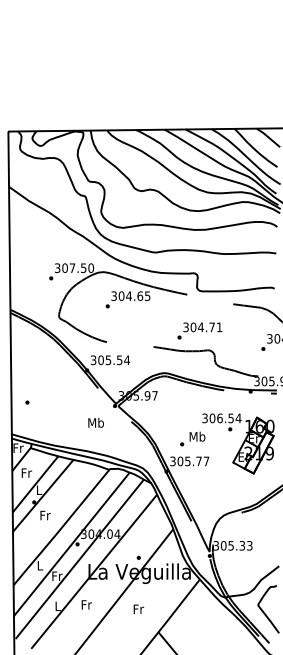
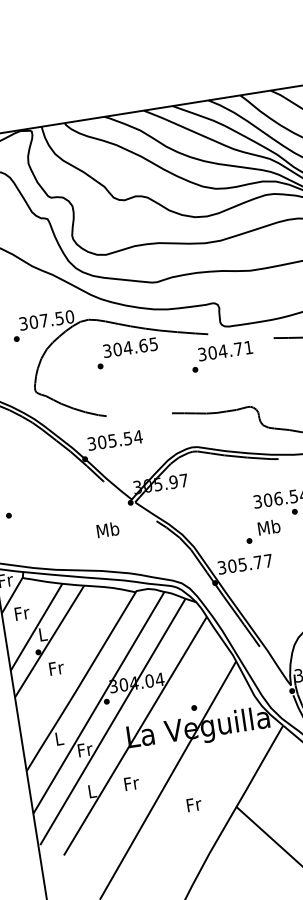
text: (199, 330) -> (221, 356), moved
text: (192, 438) -> (262, 530), moved
text: (138, 609) -> (193, 805), moved

